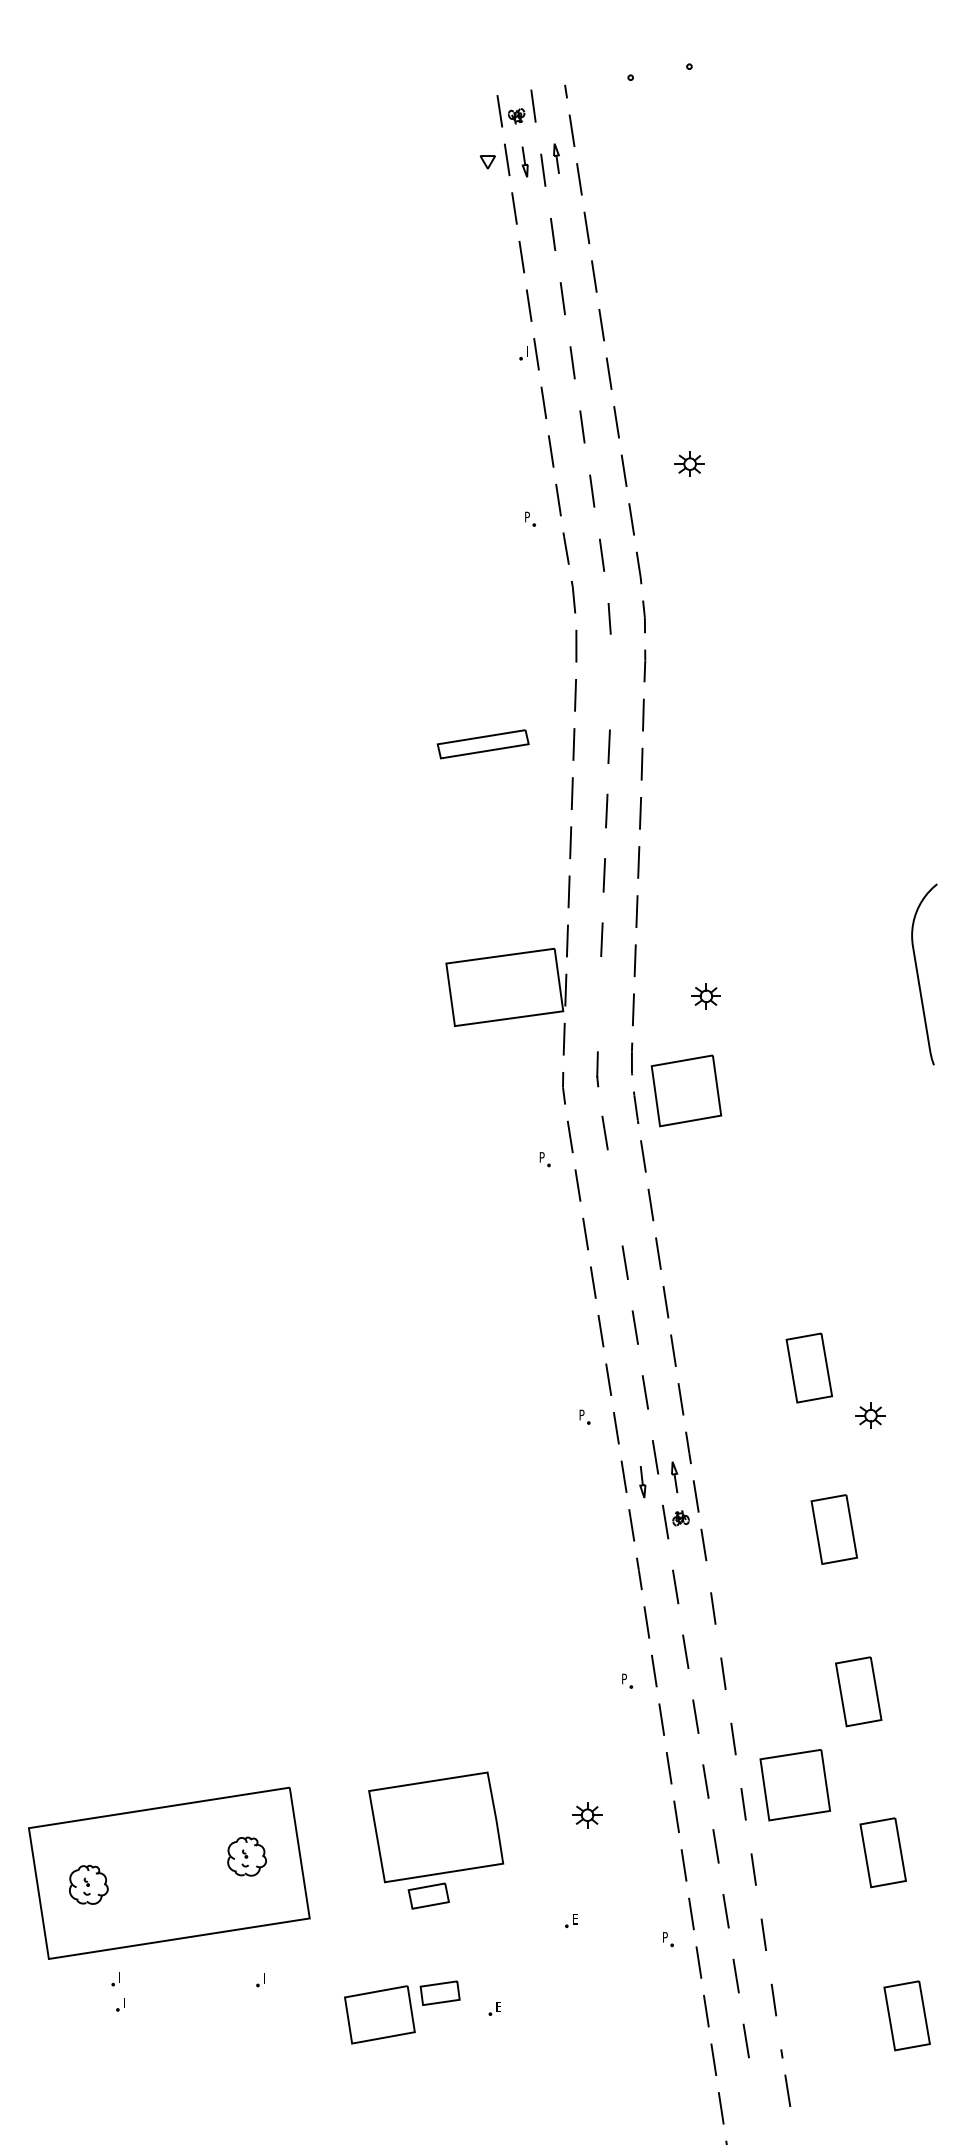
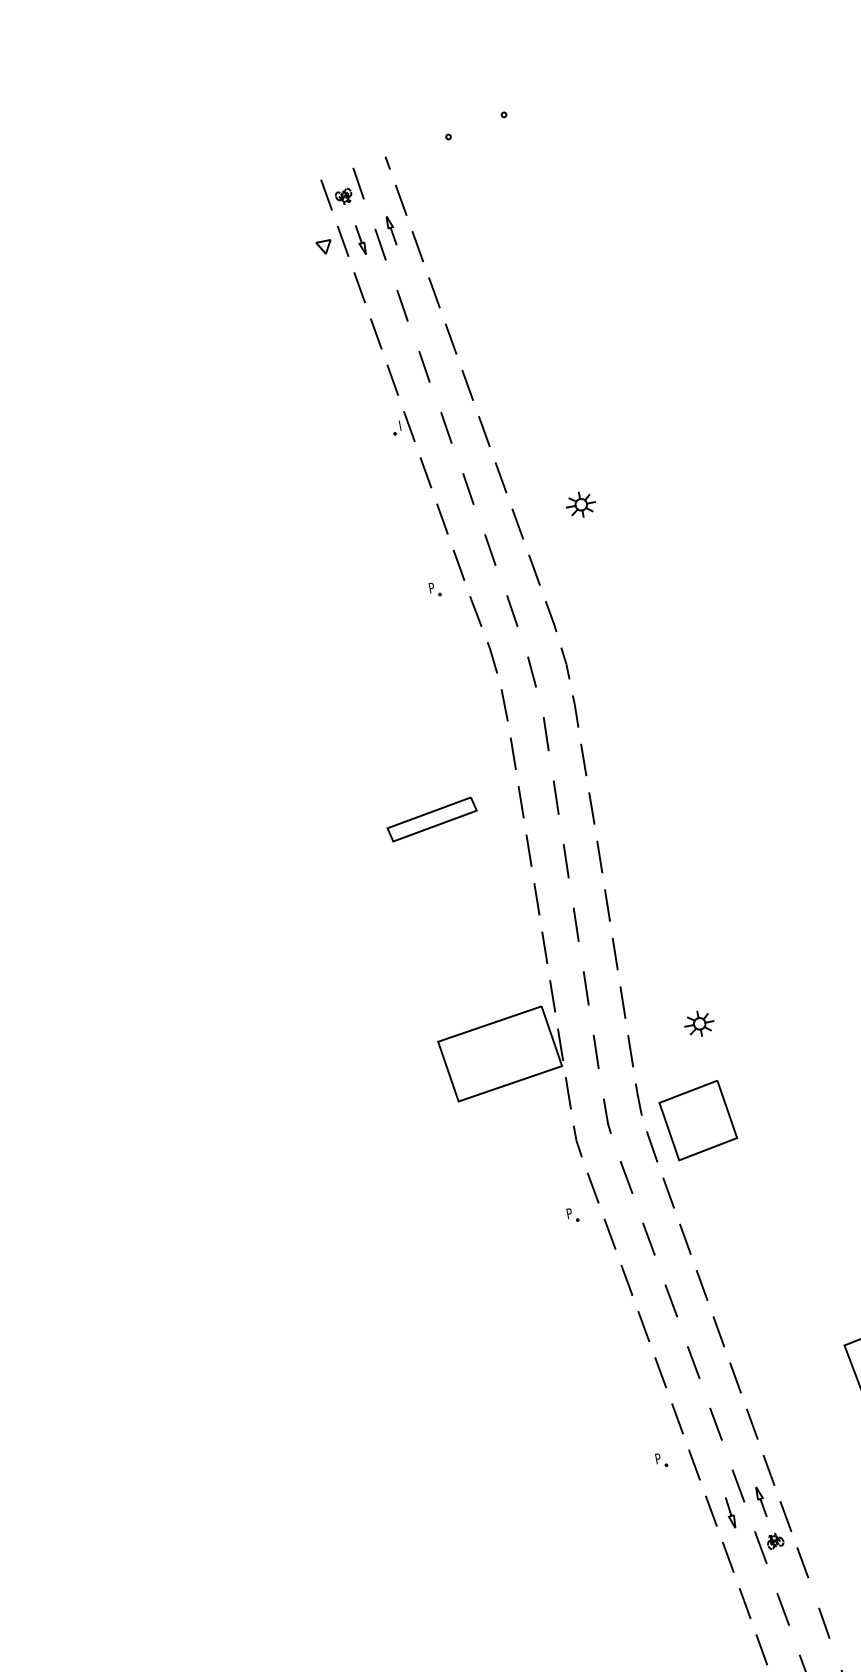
line: (611, 682) -> (546, 734), added
line: (599, 1003) -> (596, 1051), added
line: (614, 1197) -> (648, 1238), added

